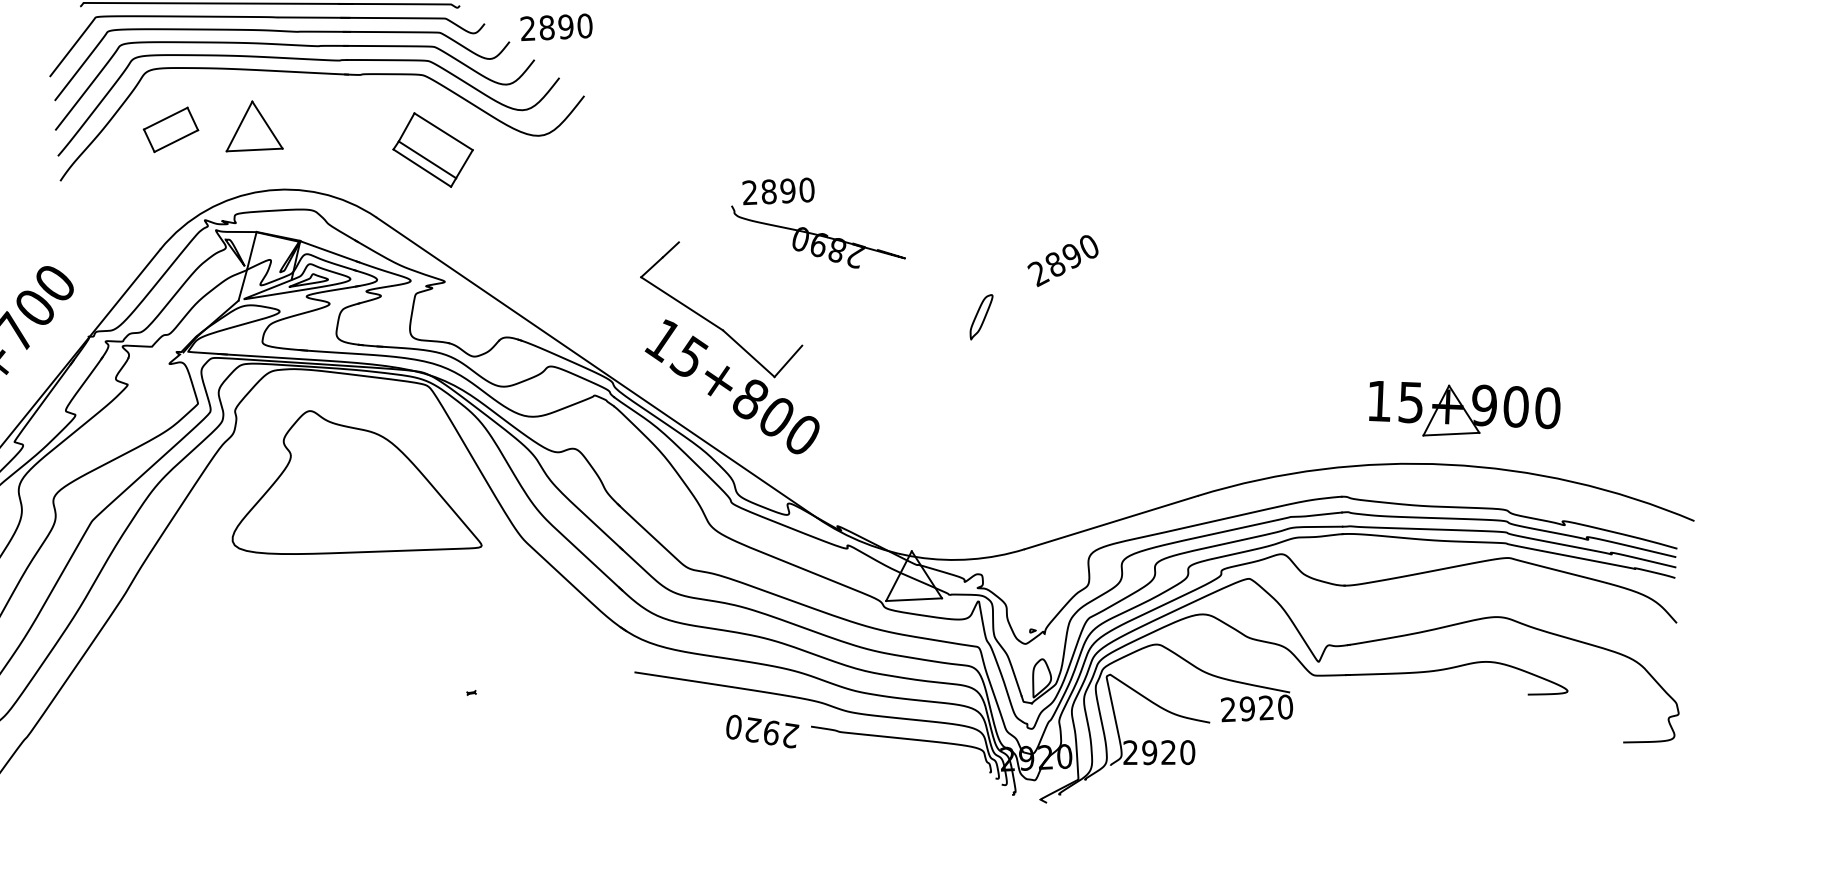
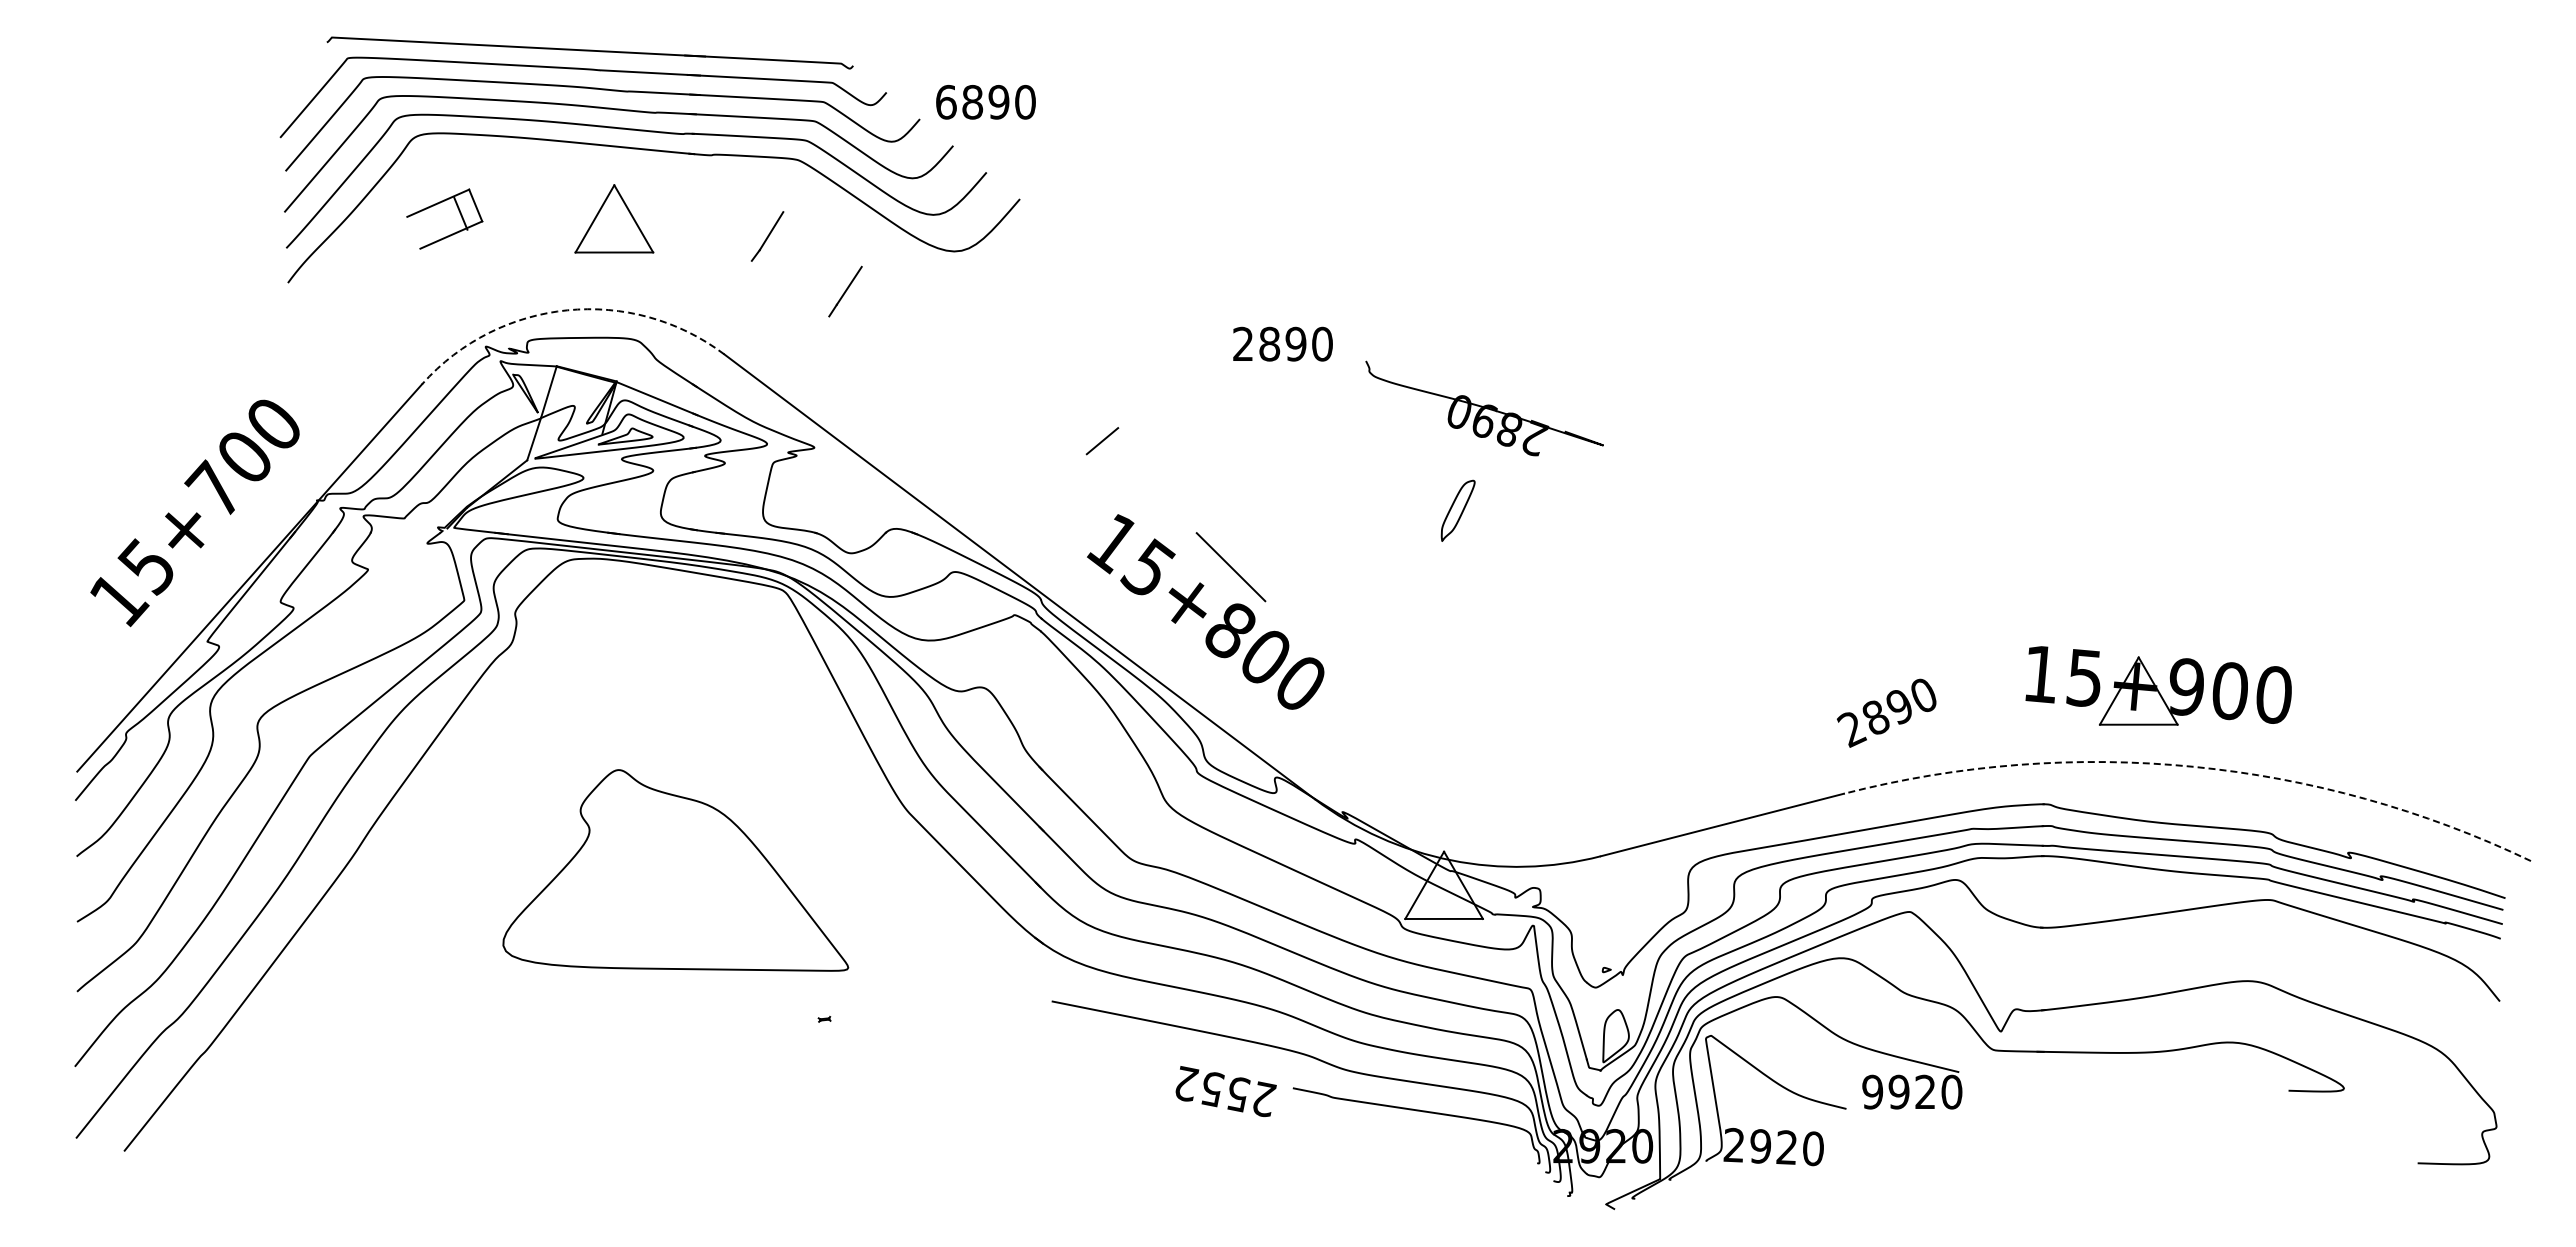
text: (528, 28) -> (946, 101), 2890 -> 6890
part: (253, 125) -> (614, 218), moved
line: (443, 131) -> (822, 239), removed
line: (148, 140) -> (460, 213), moved
line: (426, 159) -> (797, 277), removed
line: (422, 168) -> (790, 288), removed
arc: (262, 191) -> (567, 310), solid -> dashed
part: (818, 235) -> (1484, 408), moved
line: (670, 250) -> (1129, 418), removed
text: (1062, 260) -> (1886, 712), moved
line: (681, 303) -> (1141, 493), removed
part: (981, 316) -> (1457, 510), moved
line: (788, 361) -> (1285, 580), removed
part: (1464, 405) -> (2158, 685), moved
arc: (1448, 464) -> (2193, 766), solid -> dashed
part: (354, 481) -> (675, 870), moved
text: (1228, 709) -> (1872, 1091), 2920 -> 9920
text: (753, 730) -> (1212, 1089), 2920 -> 2552

